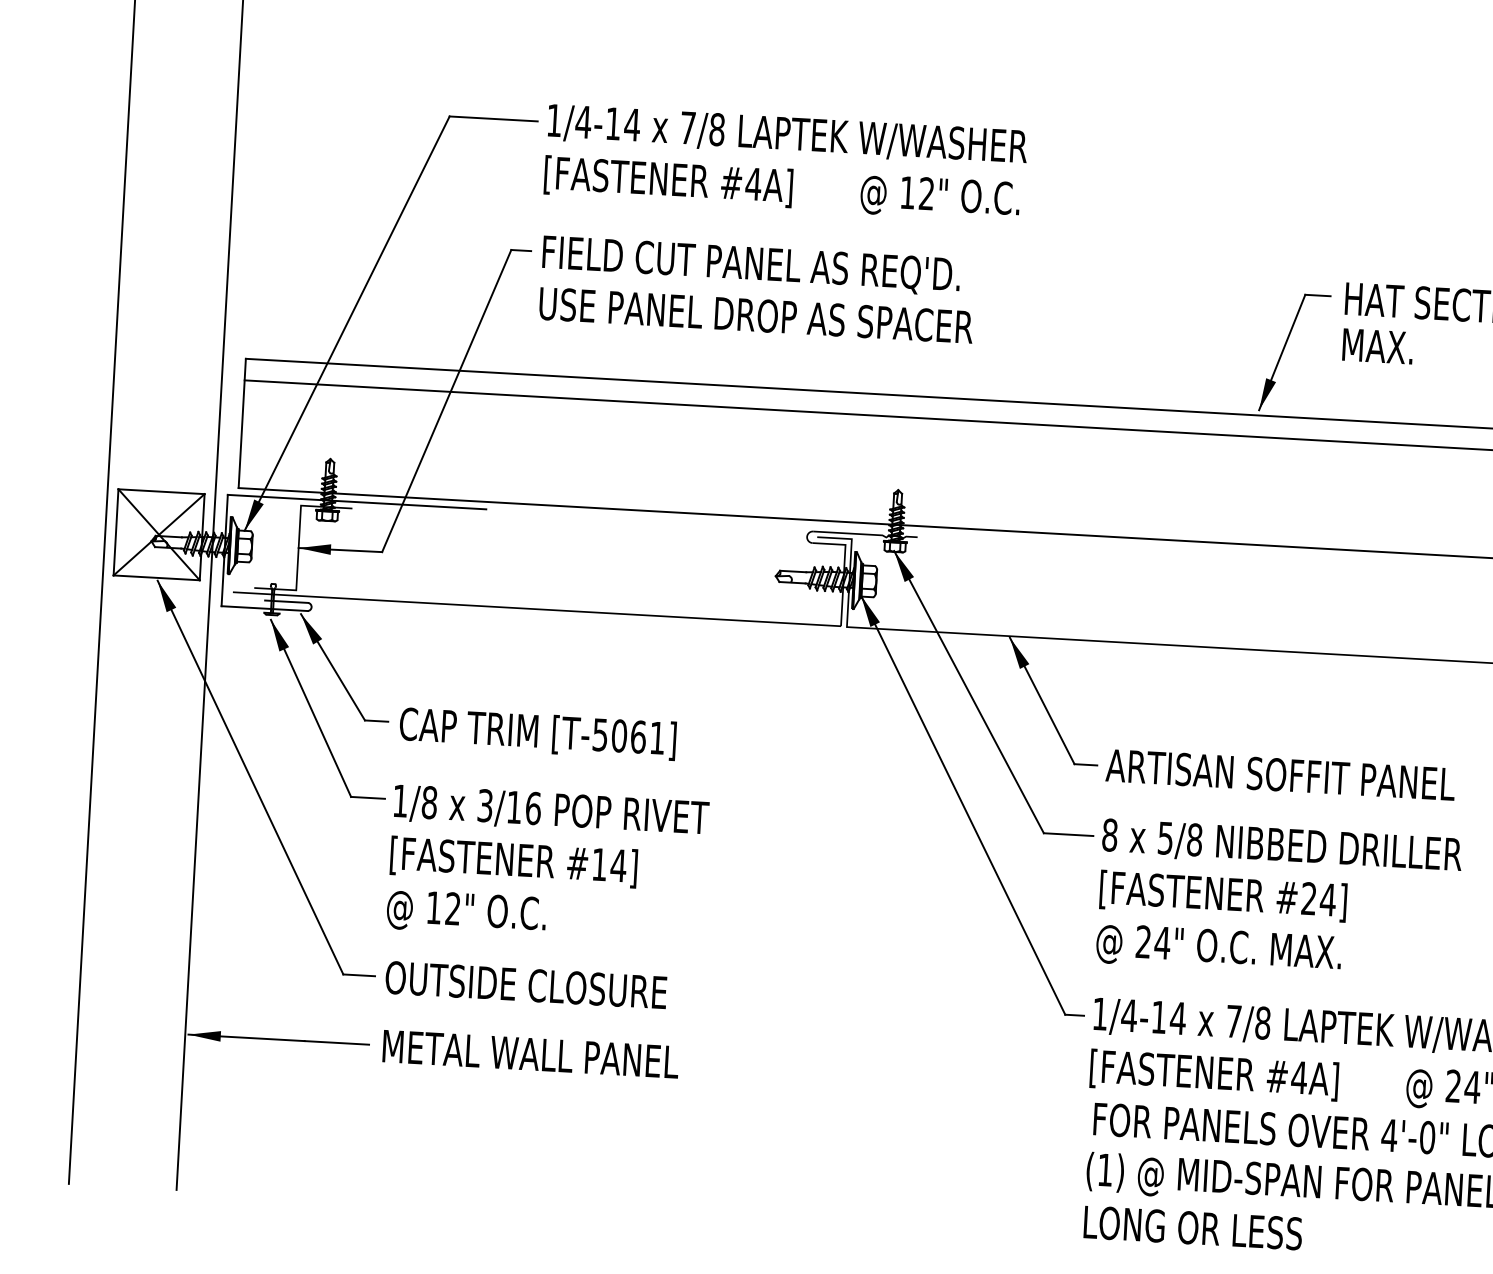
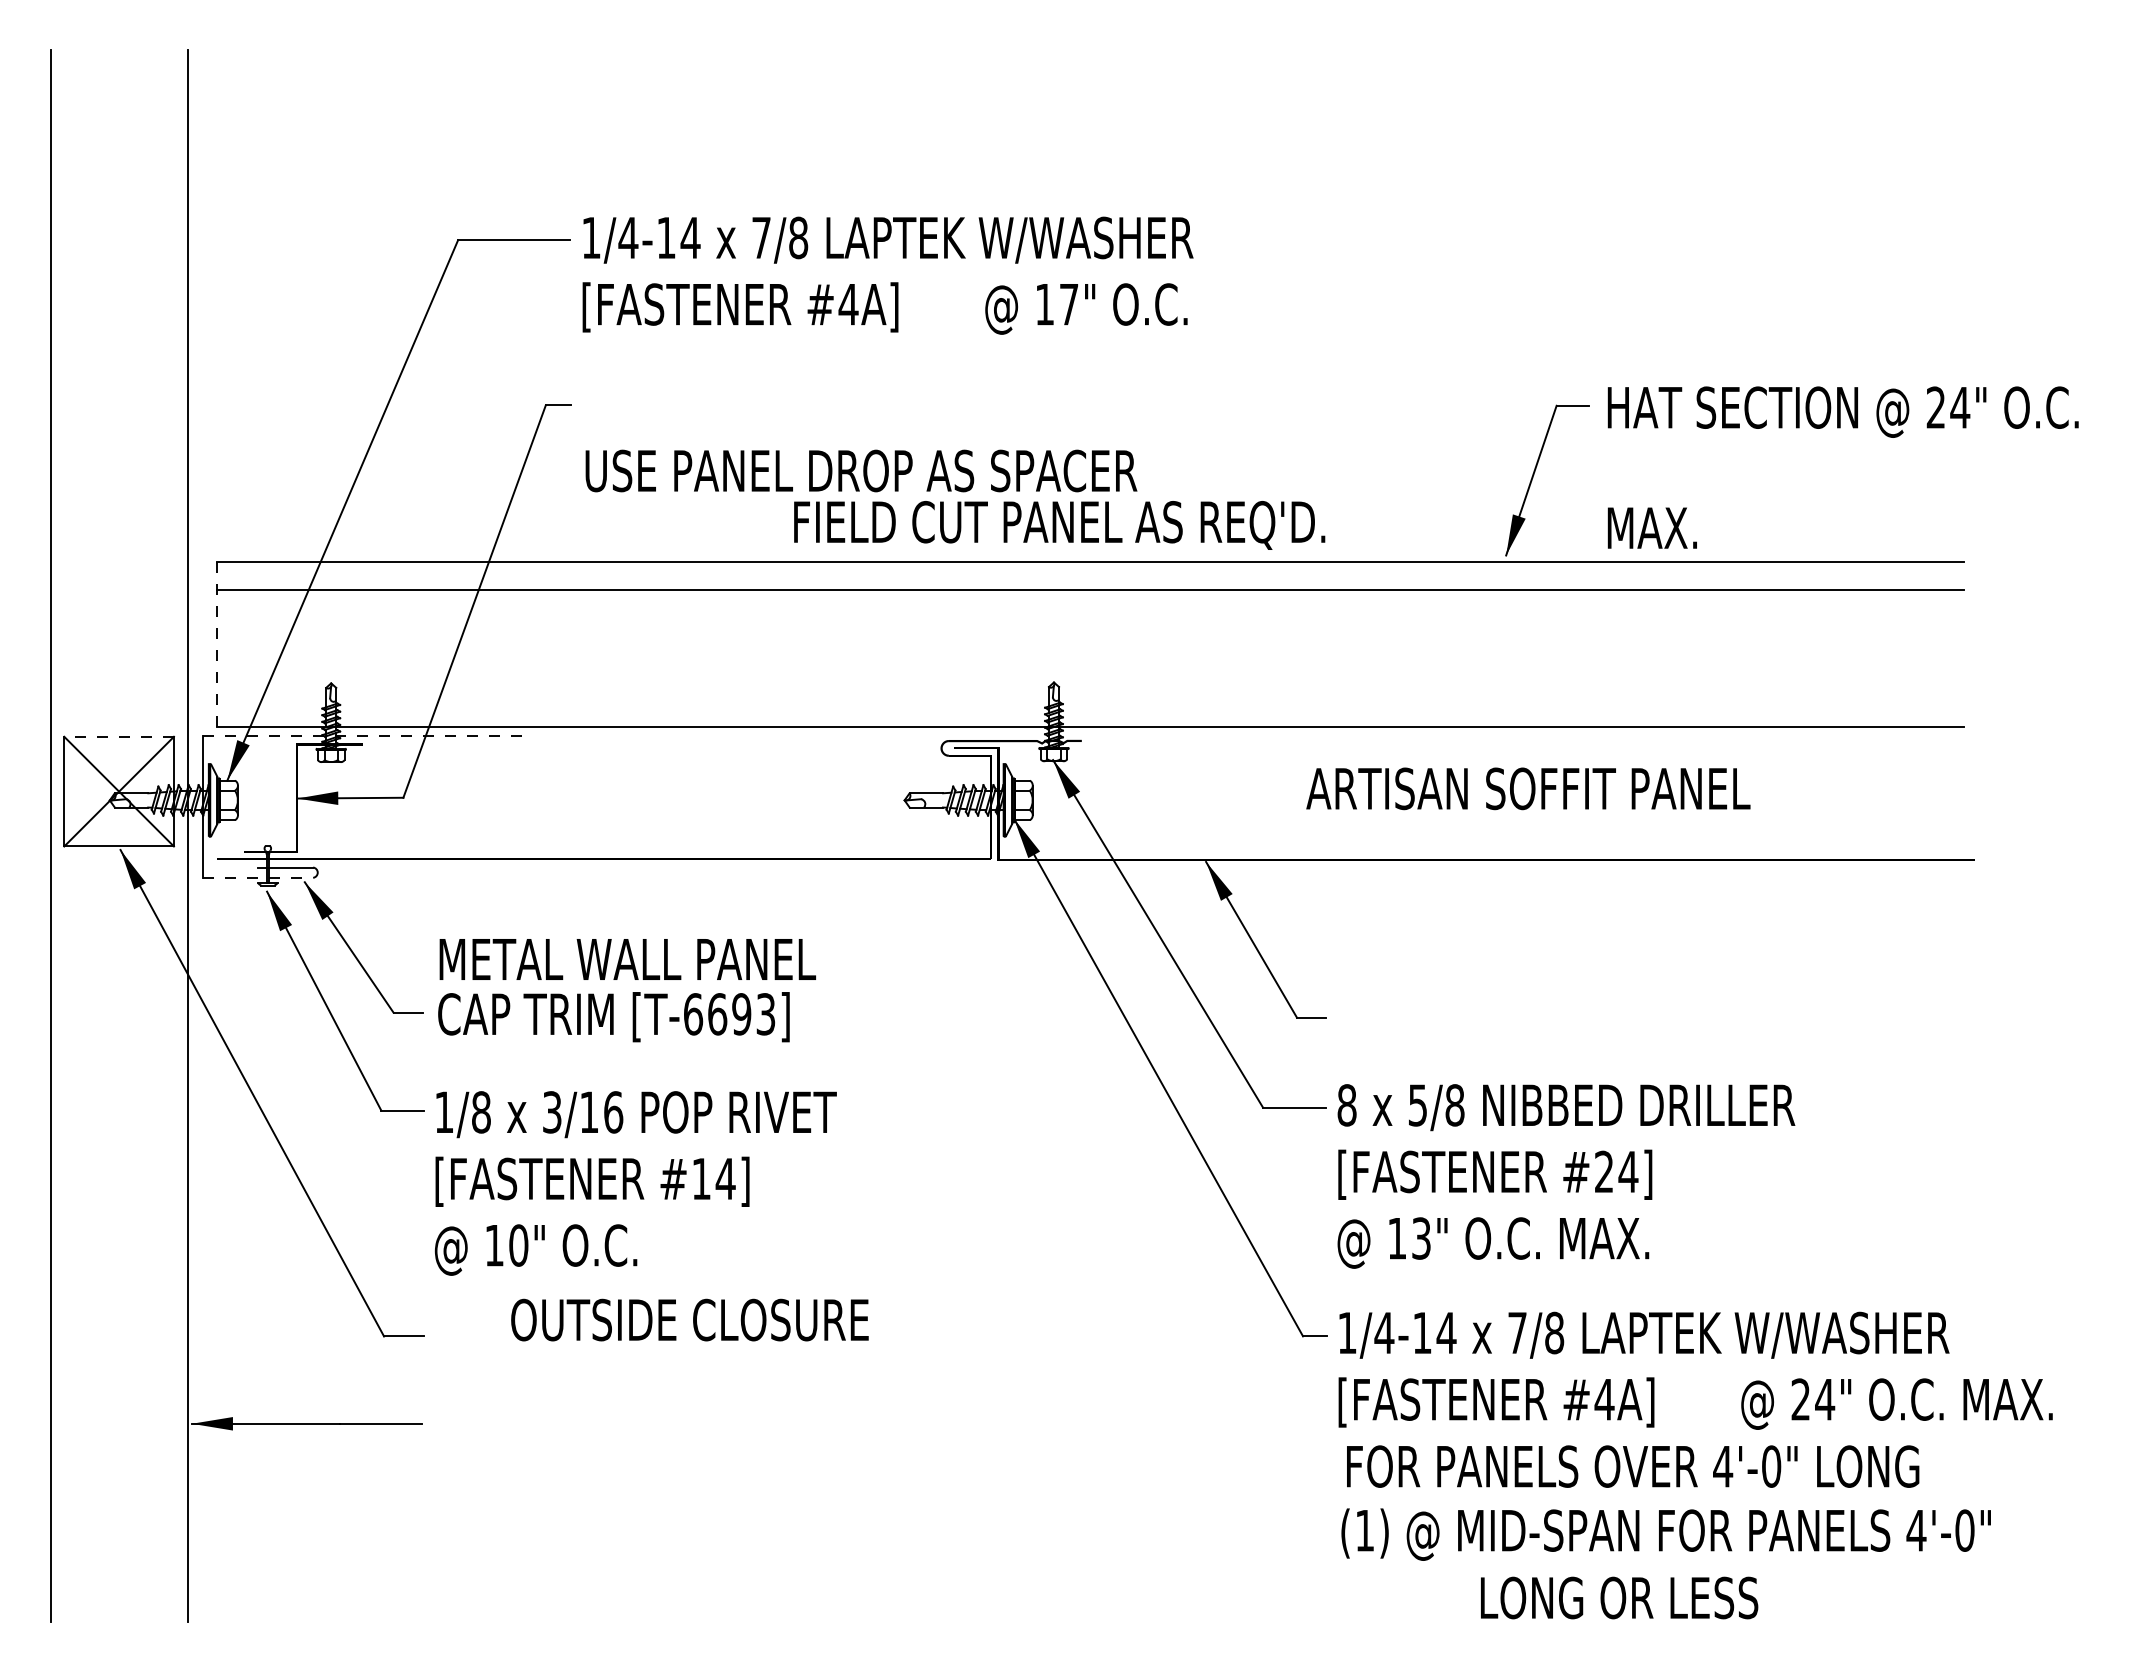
text: (927, 193) -> (1069, 304), 12" -> 17"
text: (751, 265) -> (1059, 525), moved
text: (1377, 345) -> (1651, 527), moved
line: (242, 422) -> (216, 643), solid -> dashed
line: (161, 491) -> (119, 736), solid -> dashed
line: (356, 502) -> (367, 736), solid -> dashed
line: (264, 608) -> (258, 877), solid -> dashed
text: (628, 736) -> (729, 1014), [T-5061] -> [T-6693]
text: (1280, 774) -> (1528, 788), moved
text: (452, 908) -> (518, 1245), 12" -> 10"
text: (1153, 942) -> (1409, 1238), 24" -> 13"
text: (525, 984) -> (689, 1319), moved
text: (530, 1054) -> (627, 959), moved
text: (1193, 1227) -> (1619, 1597), moved

